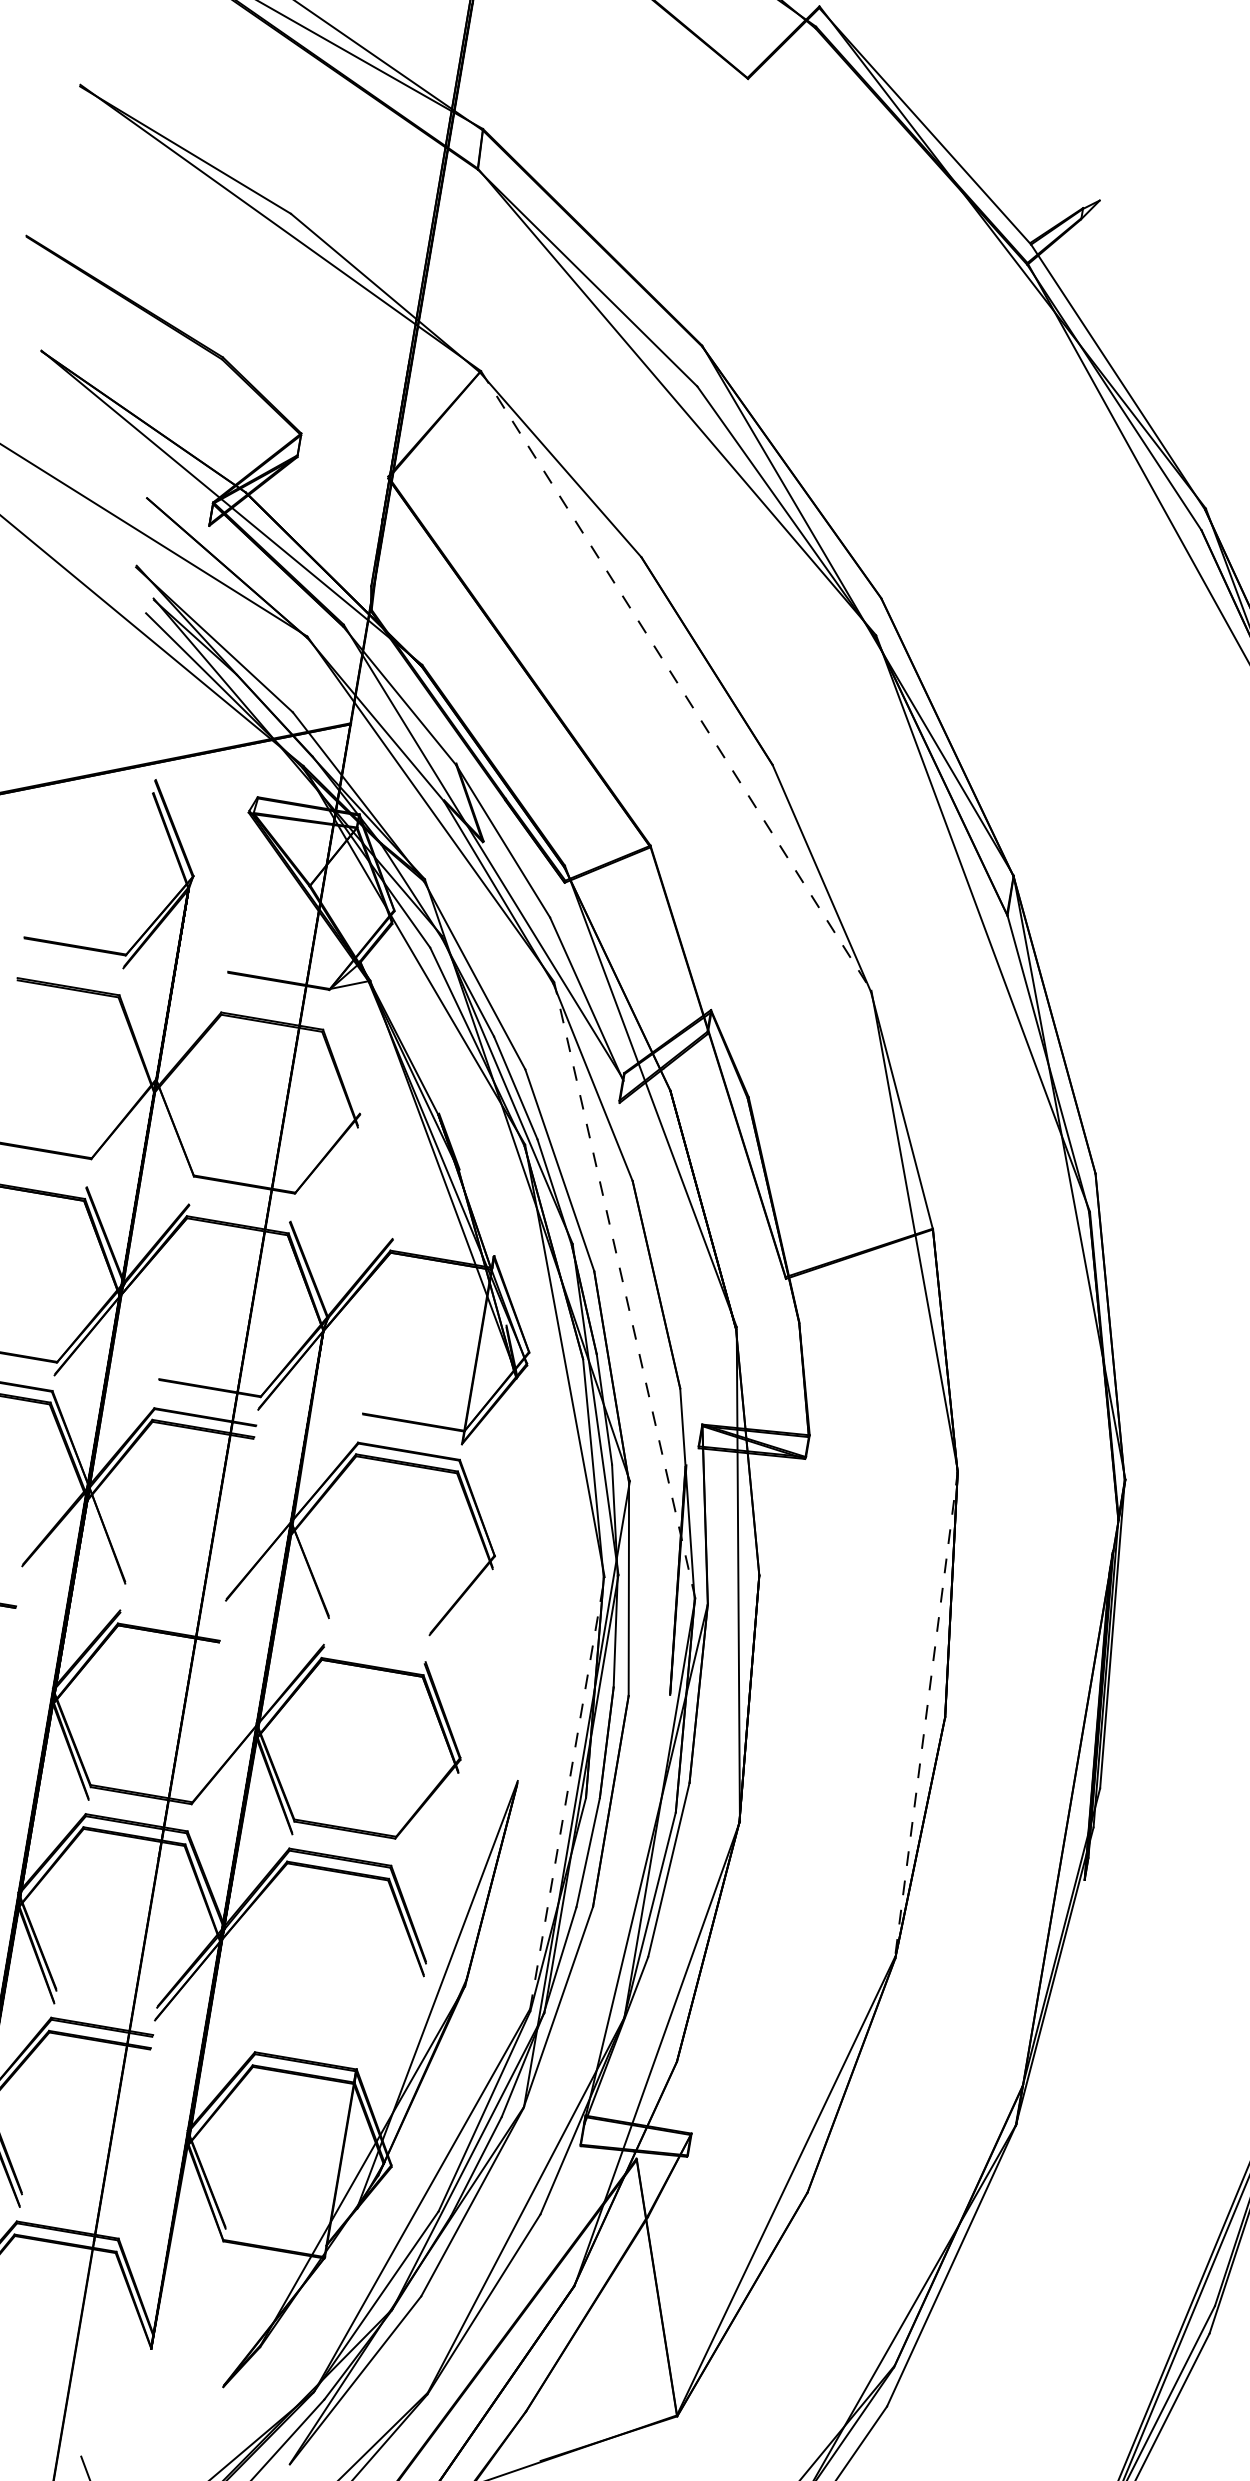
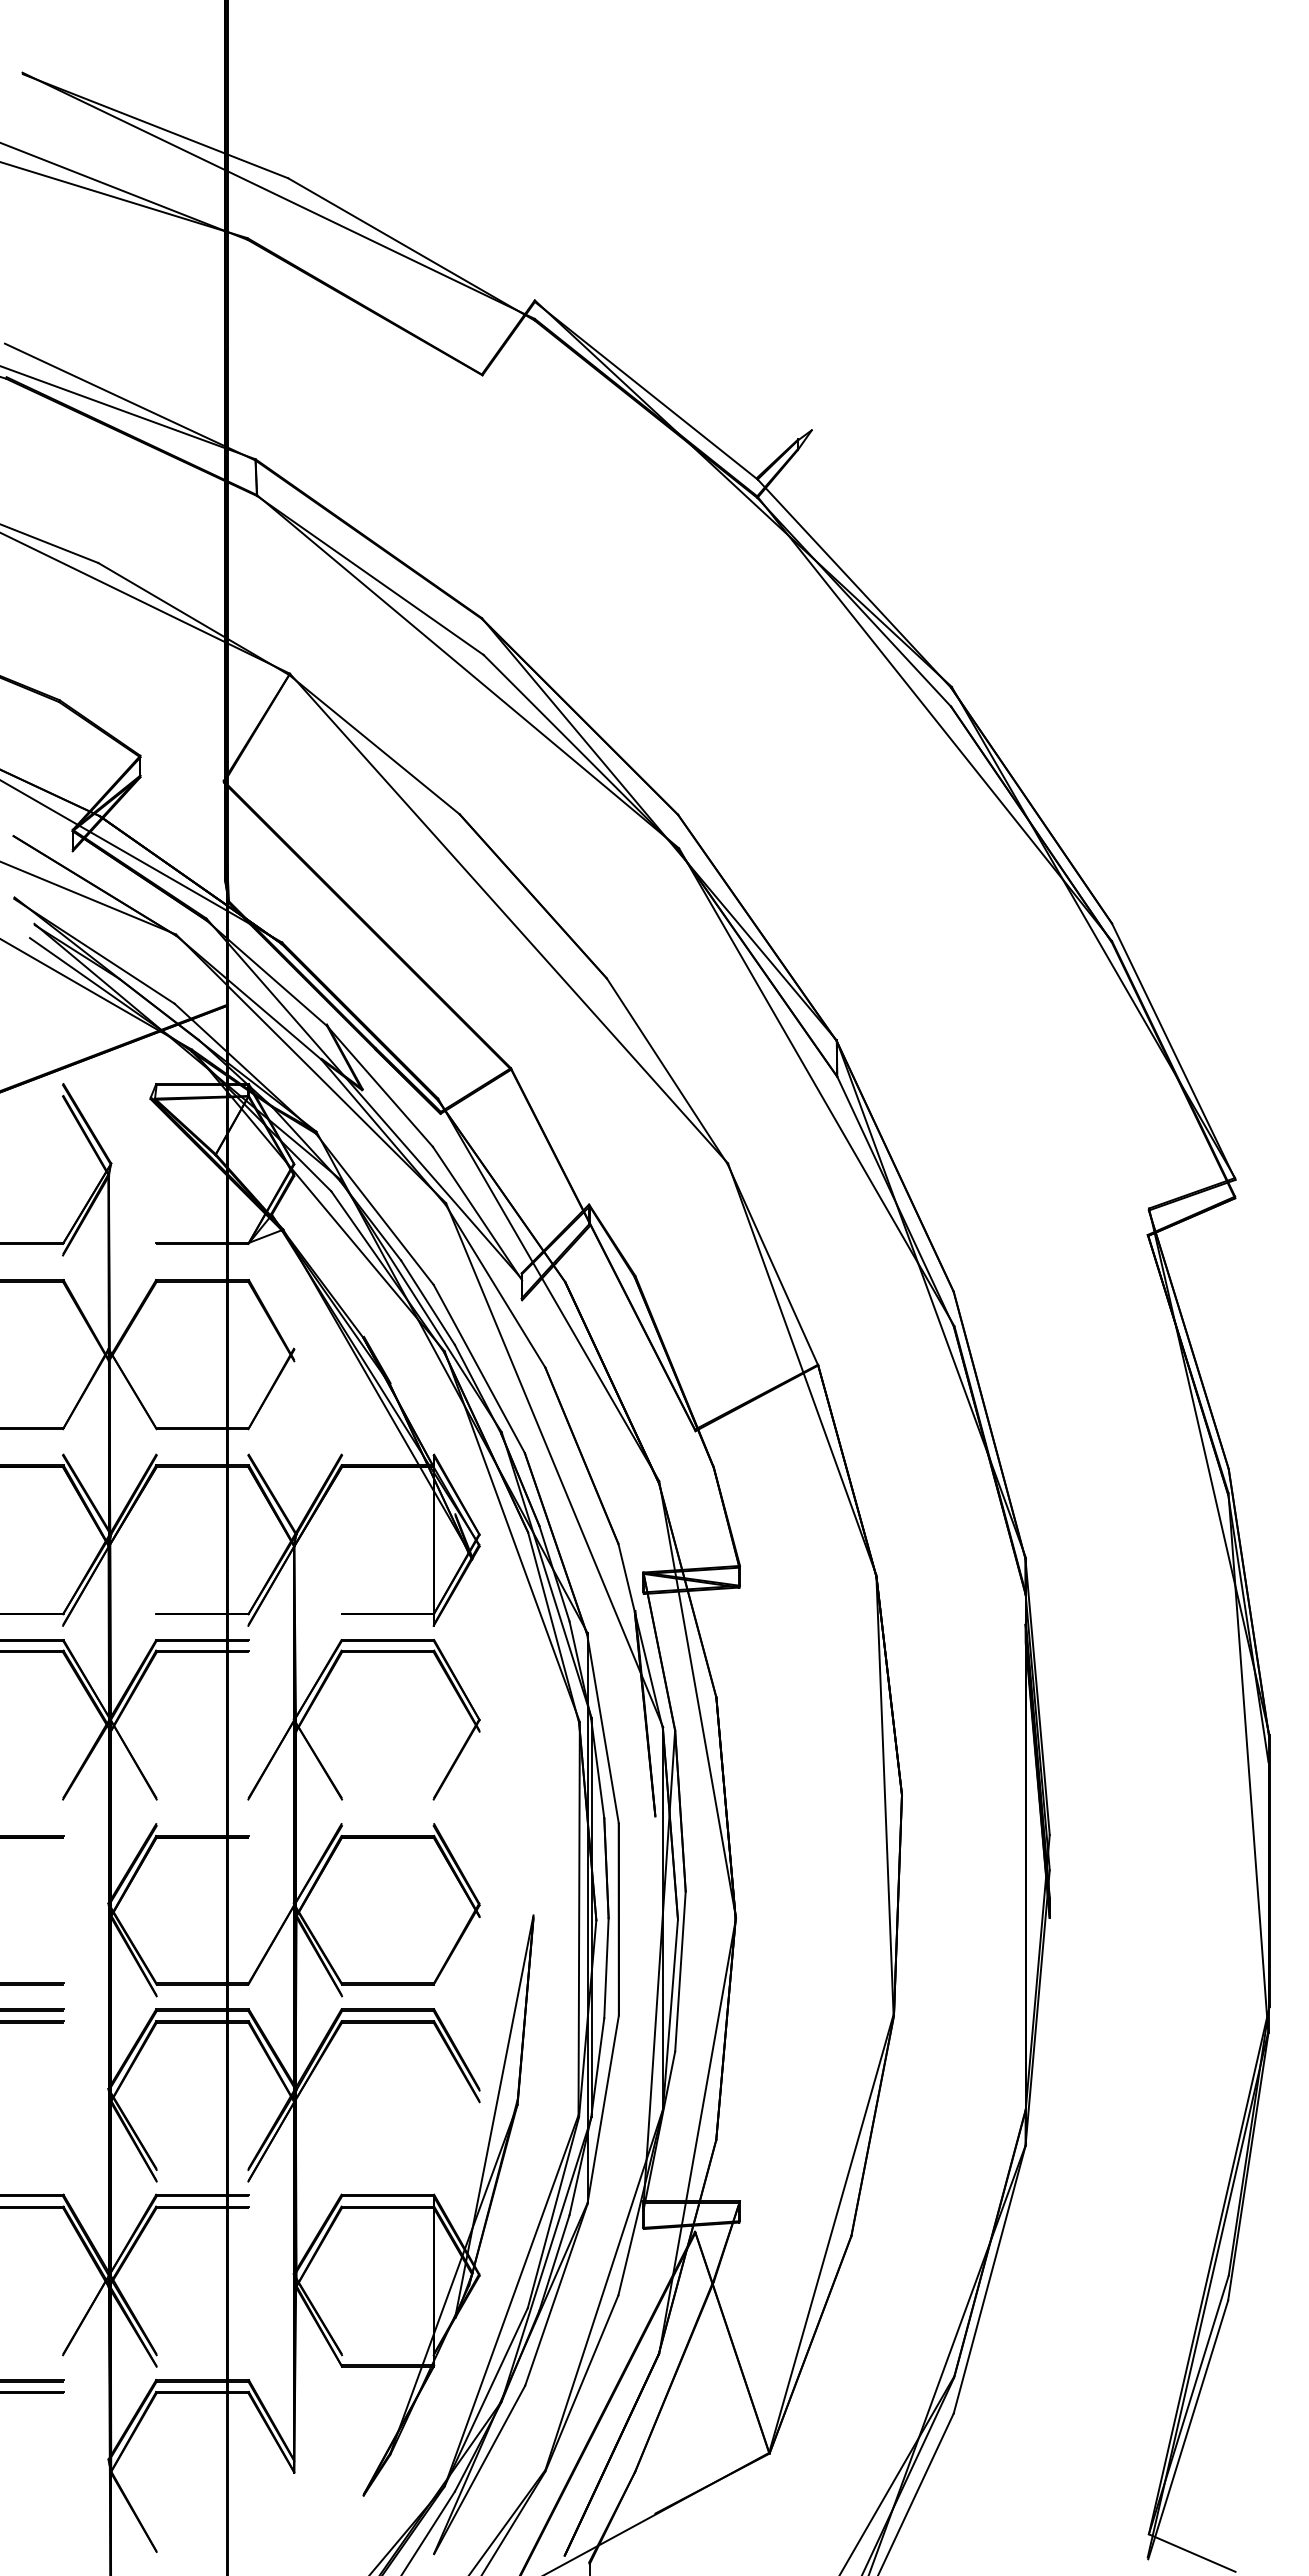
line: (676, 680) -> (509, 918), dashed -> solid
line: (624, 1290) -> (554, 1465), dashed -> solid
line: (926, 1713) -> (884, 1794), dashed -> solid
line: (567, 1792) -> (579, 1918), dashed -> solid

